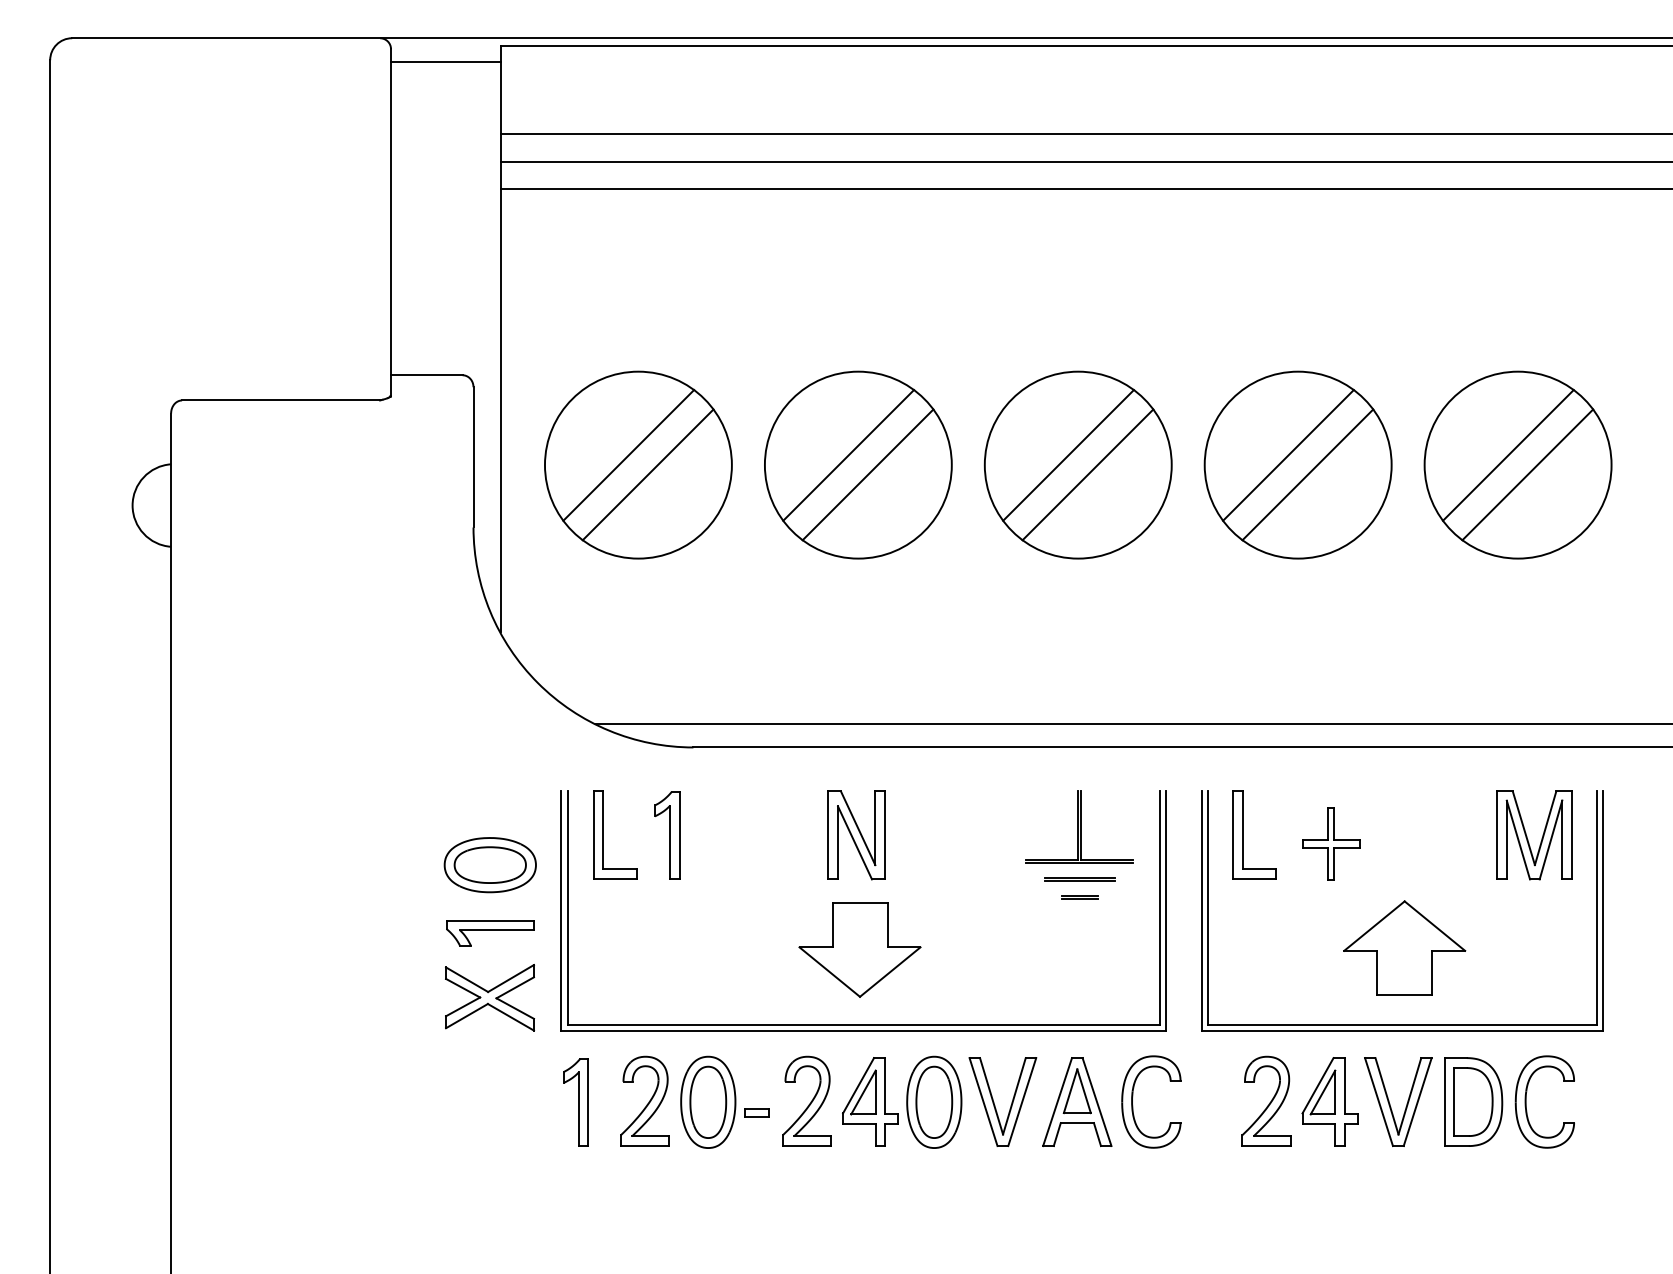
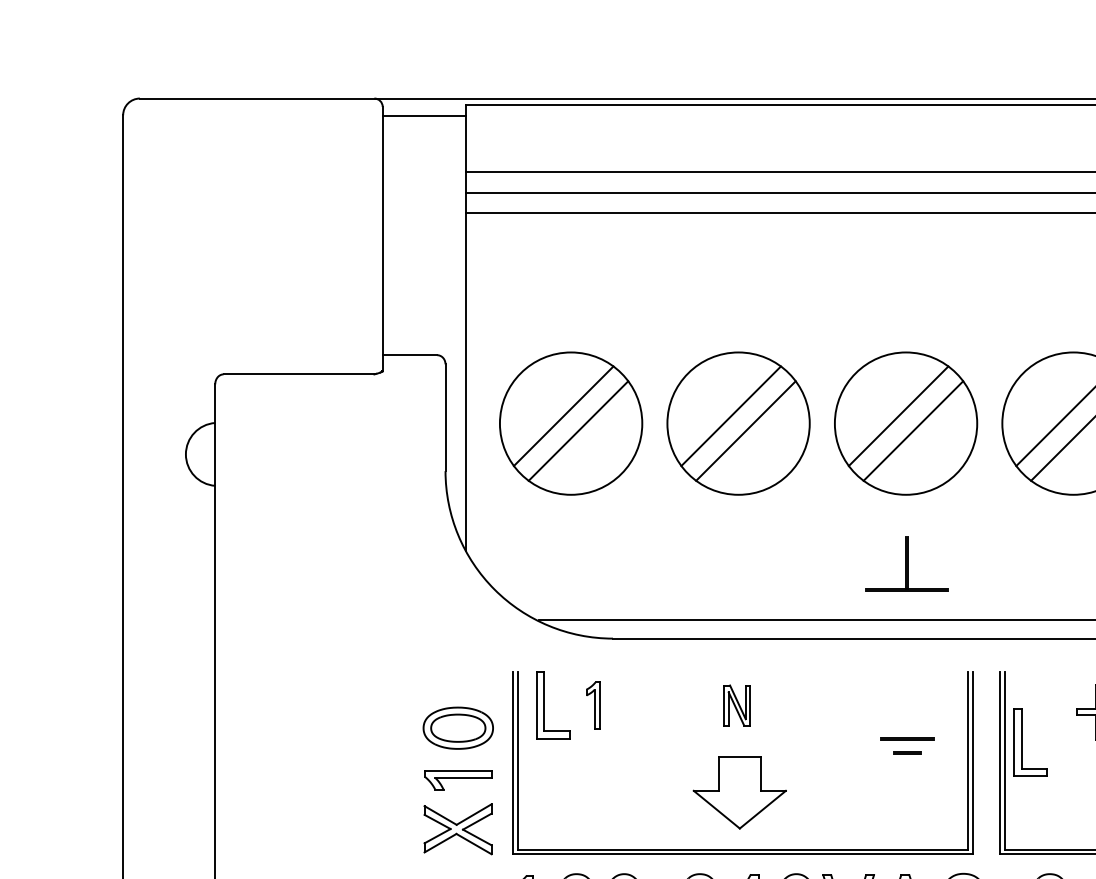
part: (1079, 826) -> (906, 563), moved
part: (1243, 834) -> (1021, 742), moved
part: (667, 835) -> (593, 705), size x0.7
part: (856, 835) -> (737, 705), size x0.6

